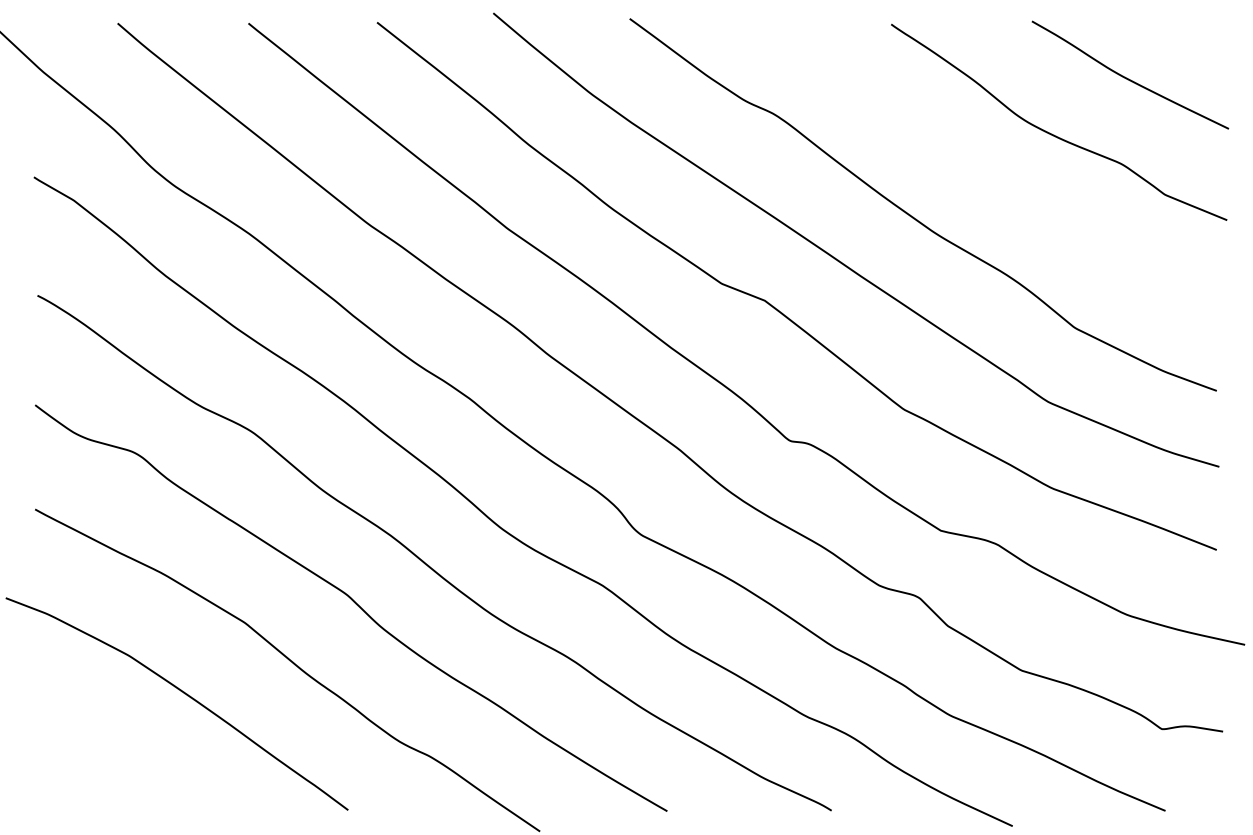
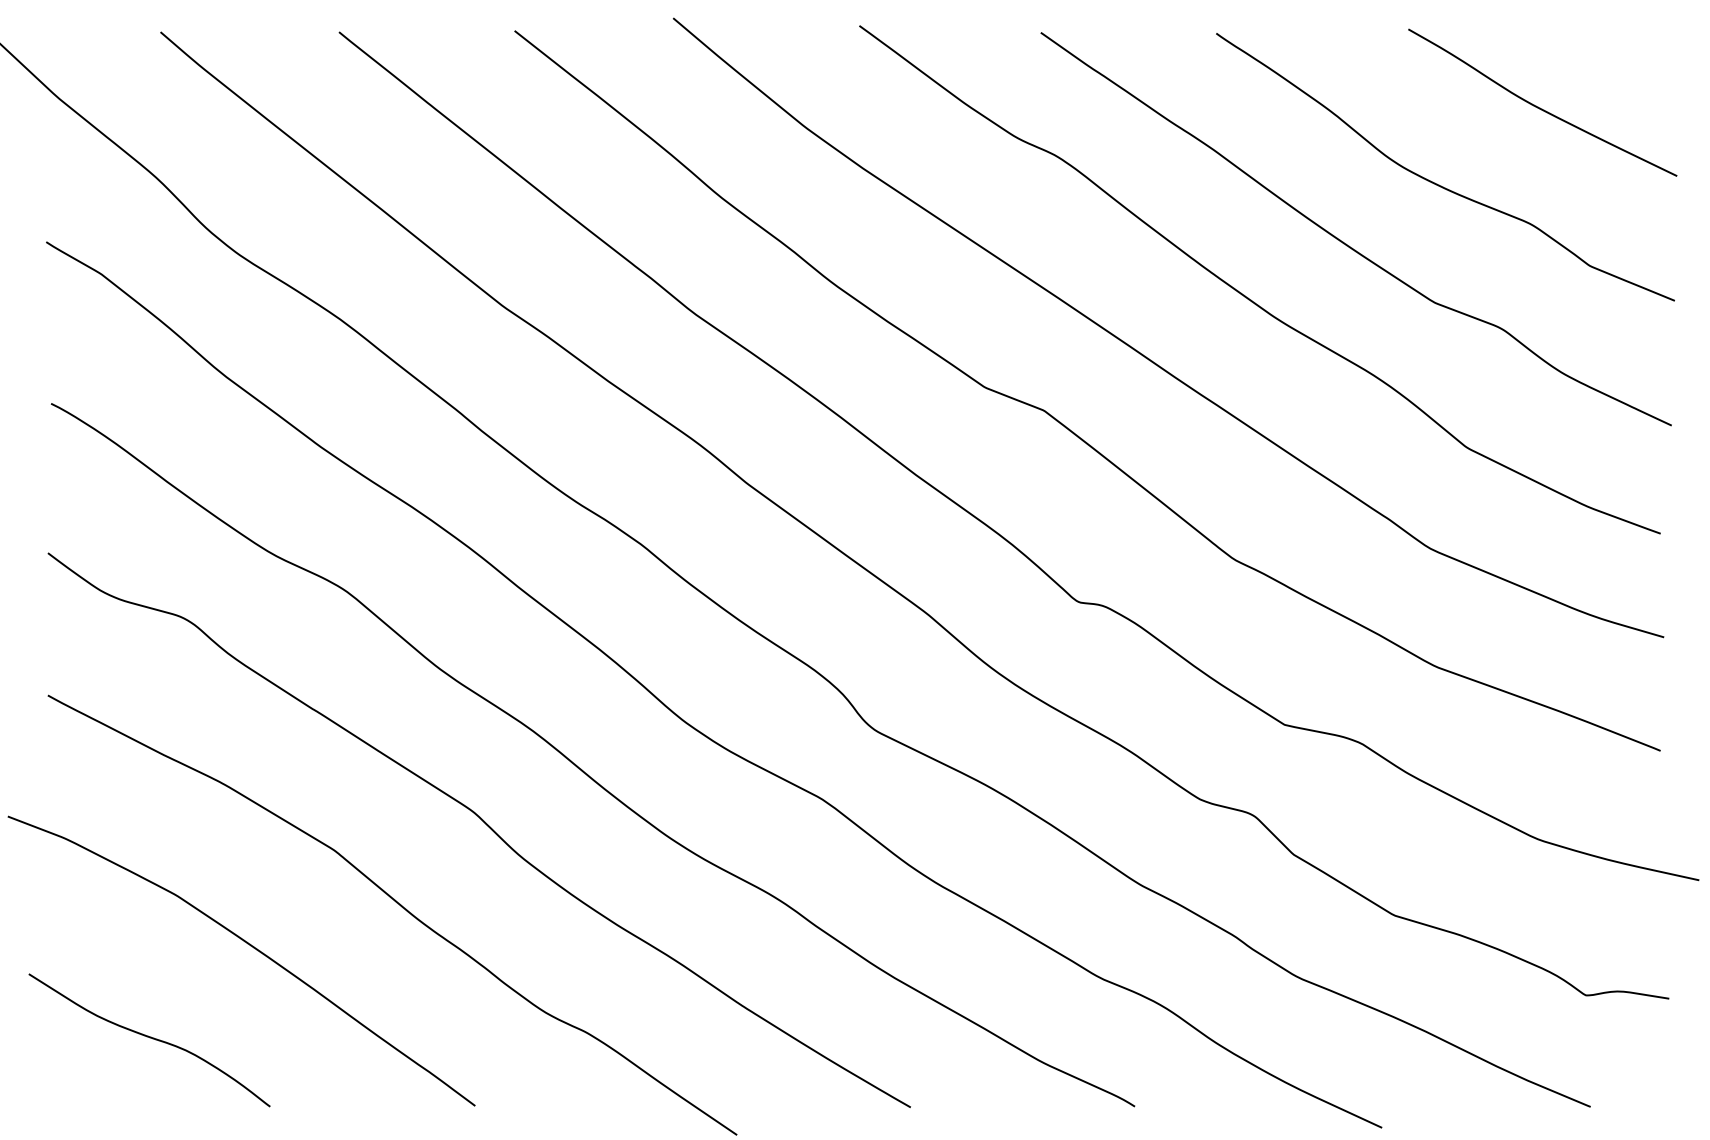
curve: (986, 178) -> (1346, 243), added
curve: (109, 760) -> (149, 1038), added

